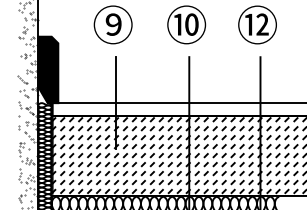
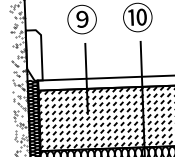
fill: (48, 69) -> (34, 55), removed

